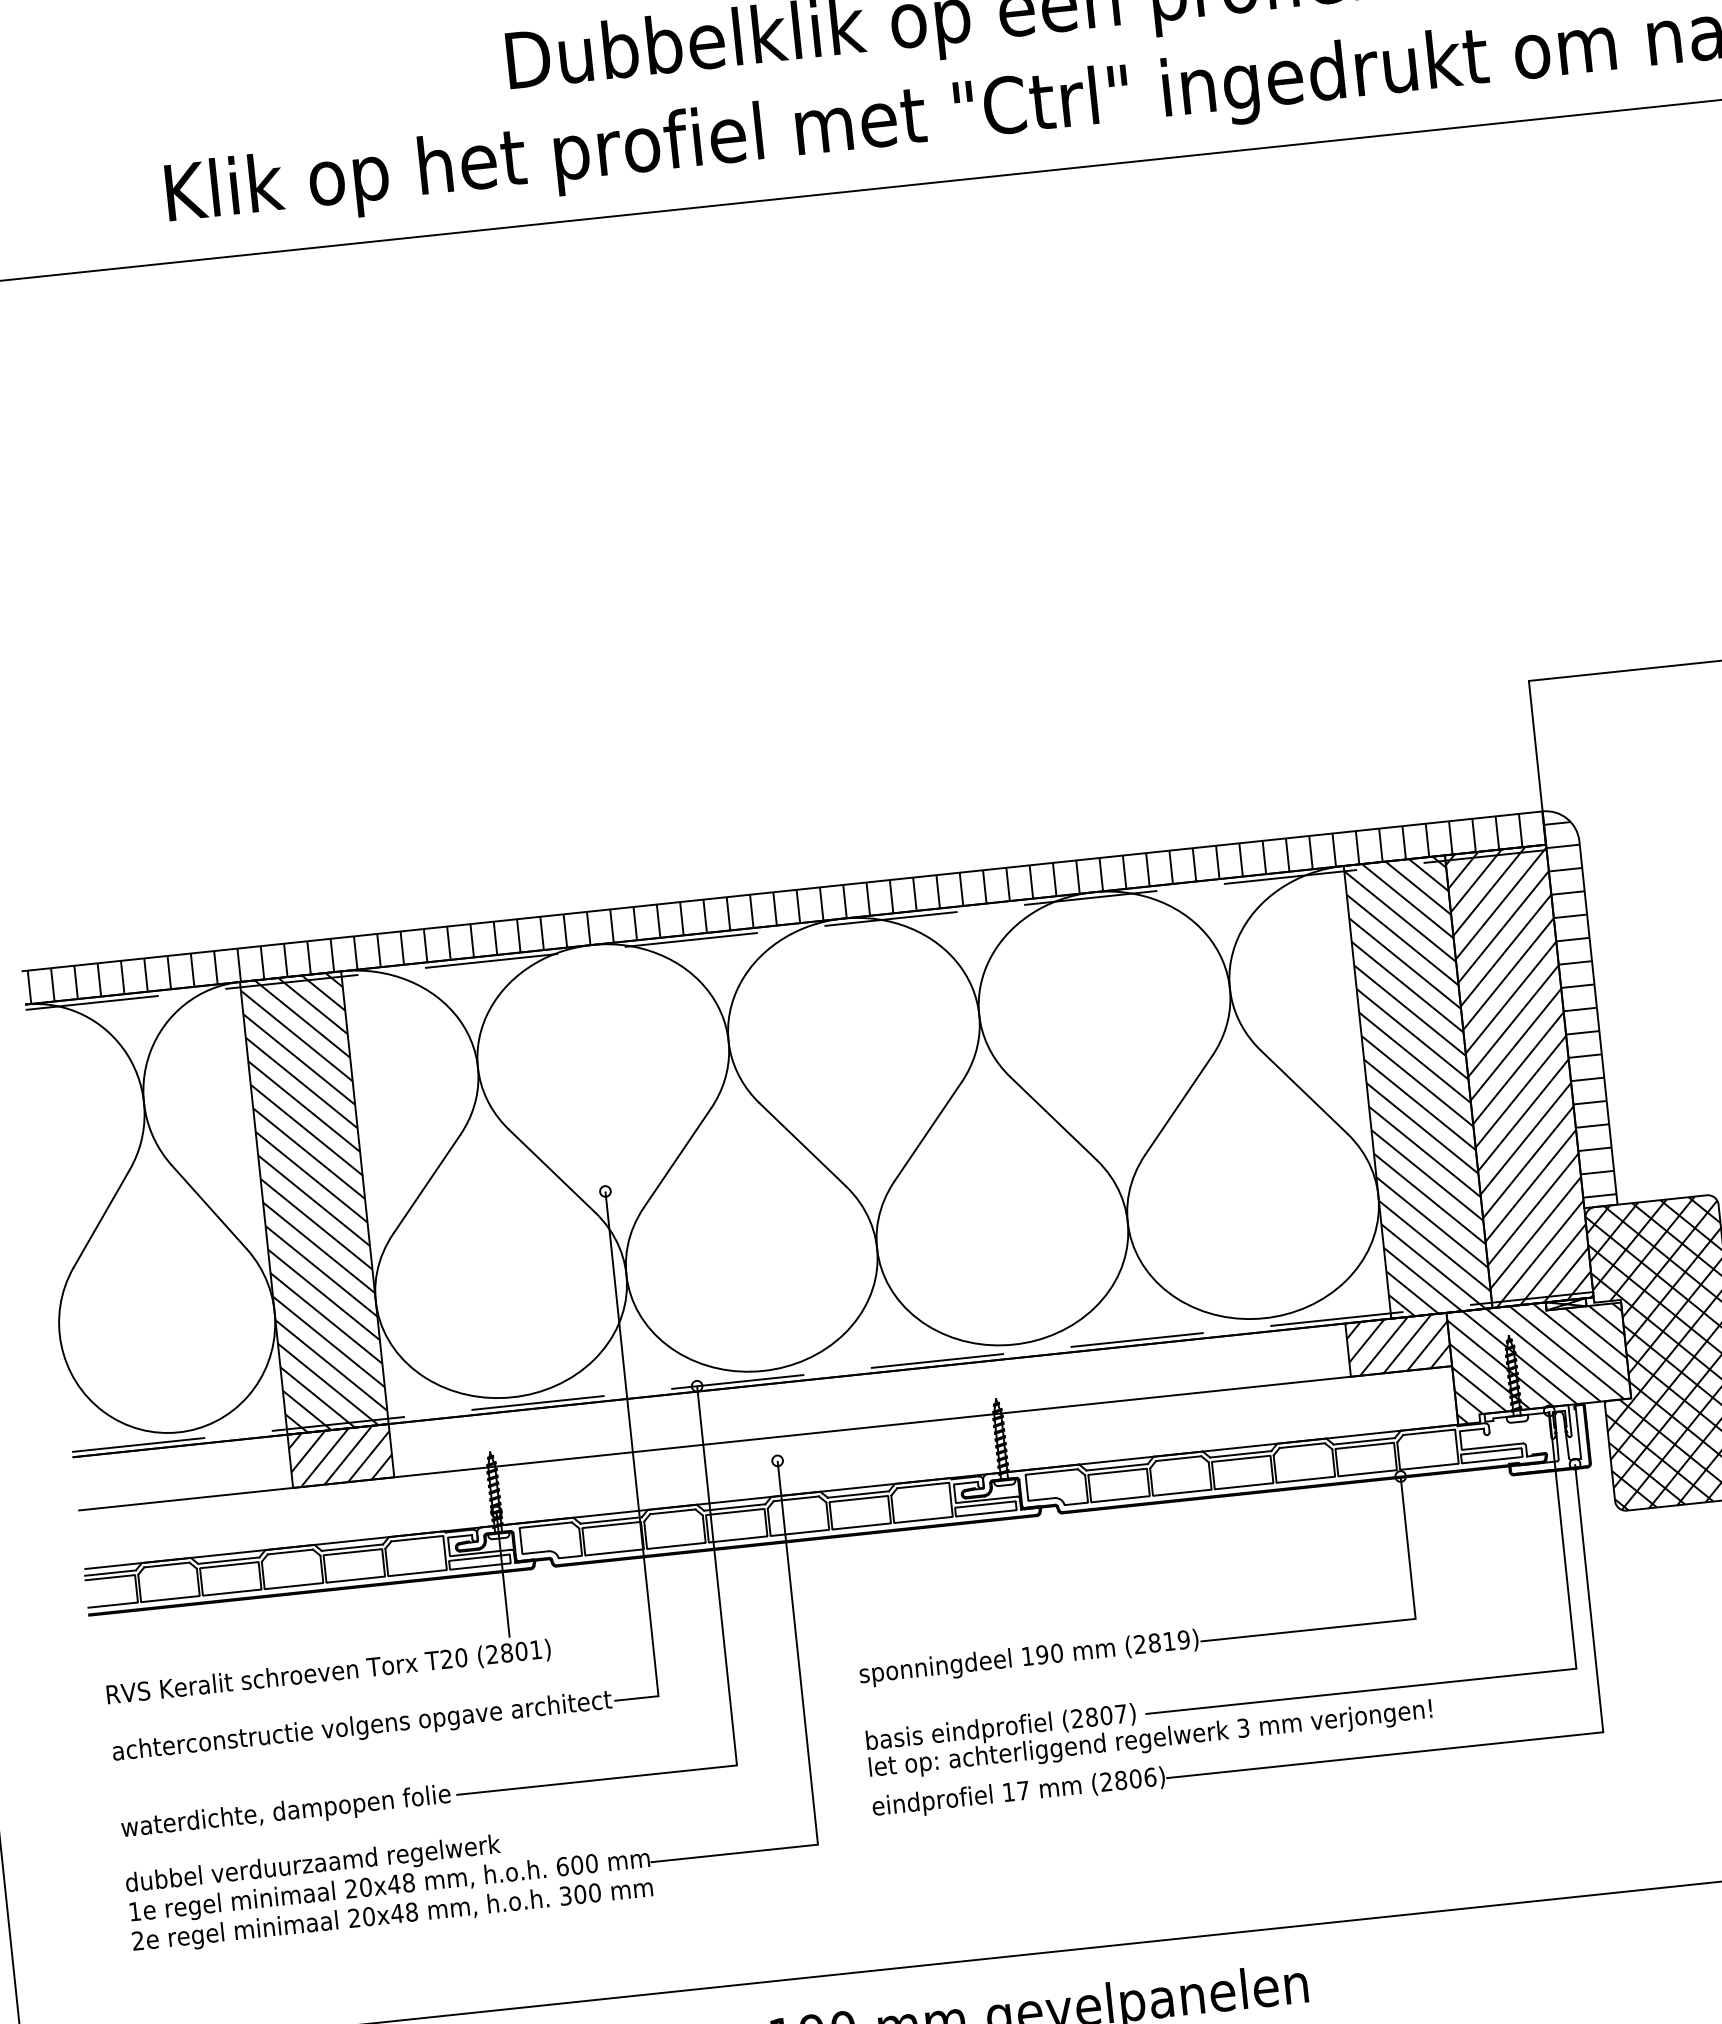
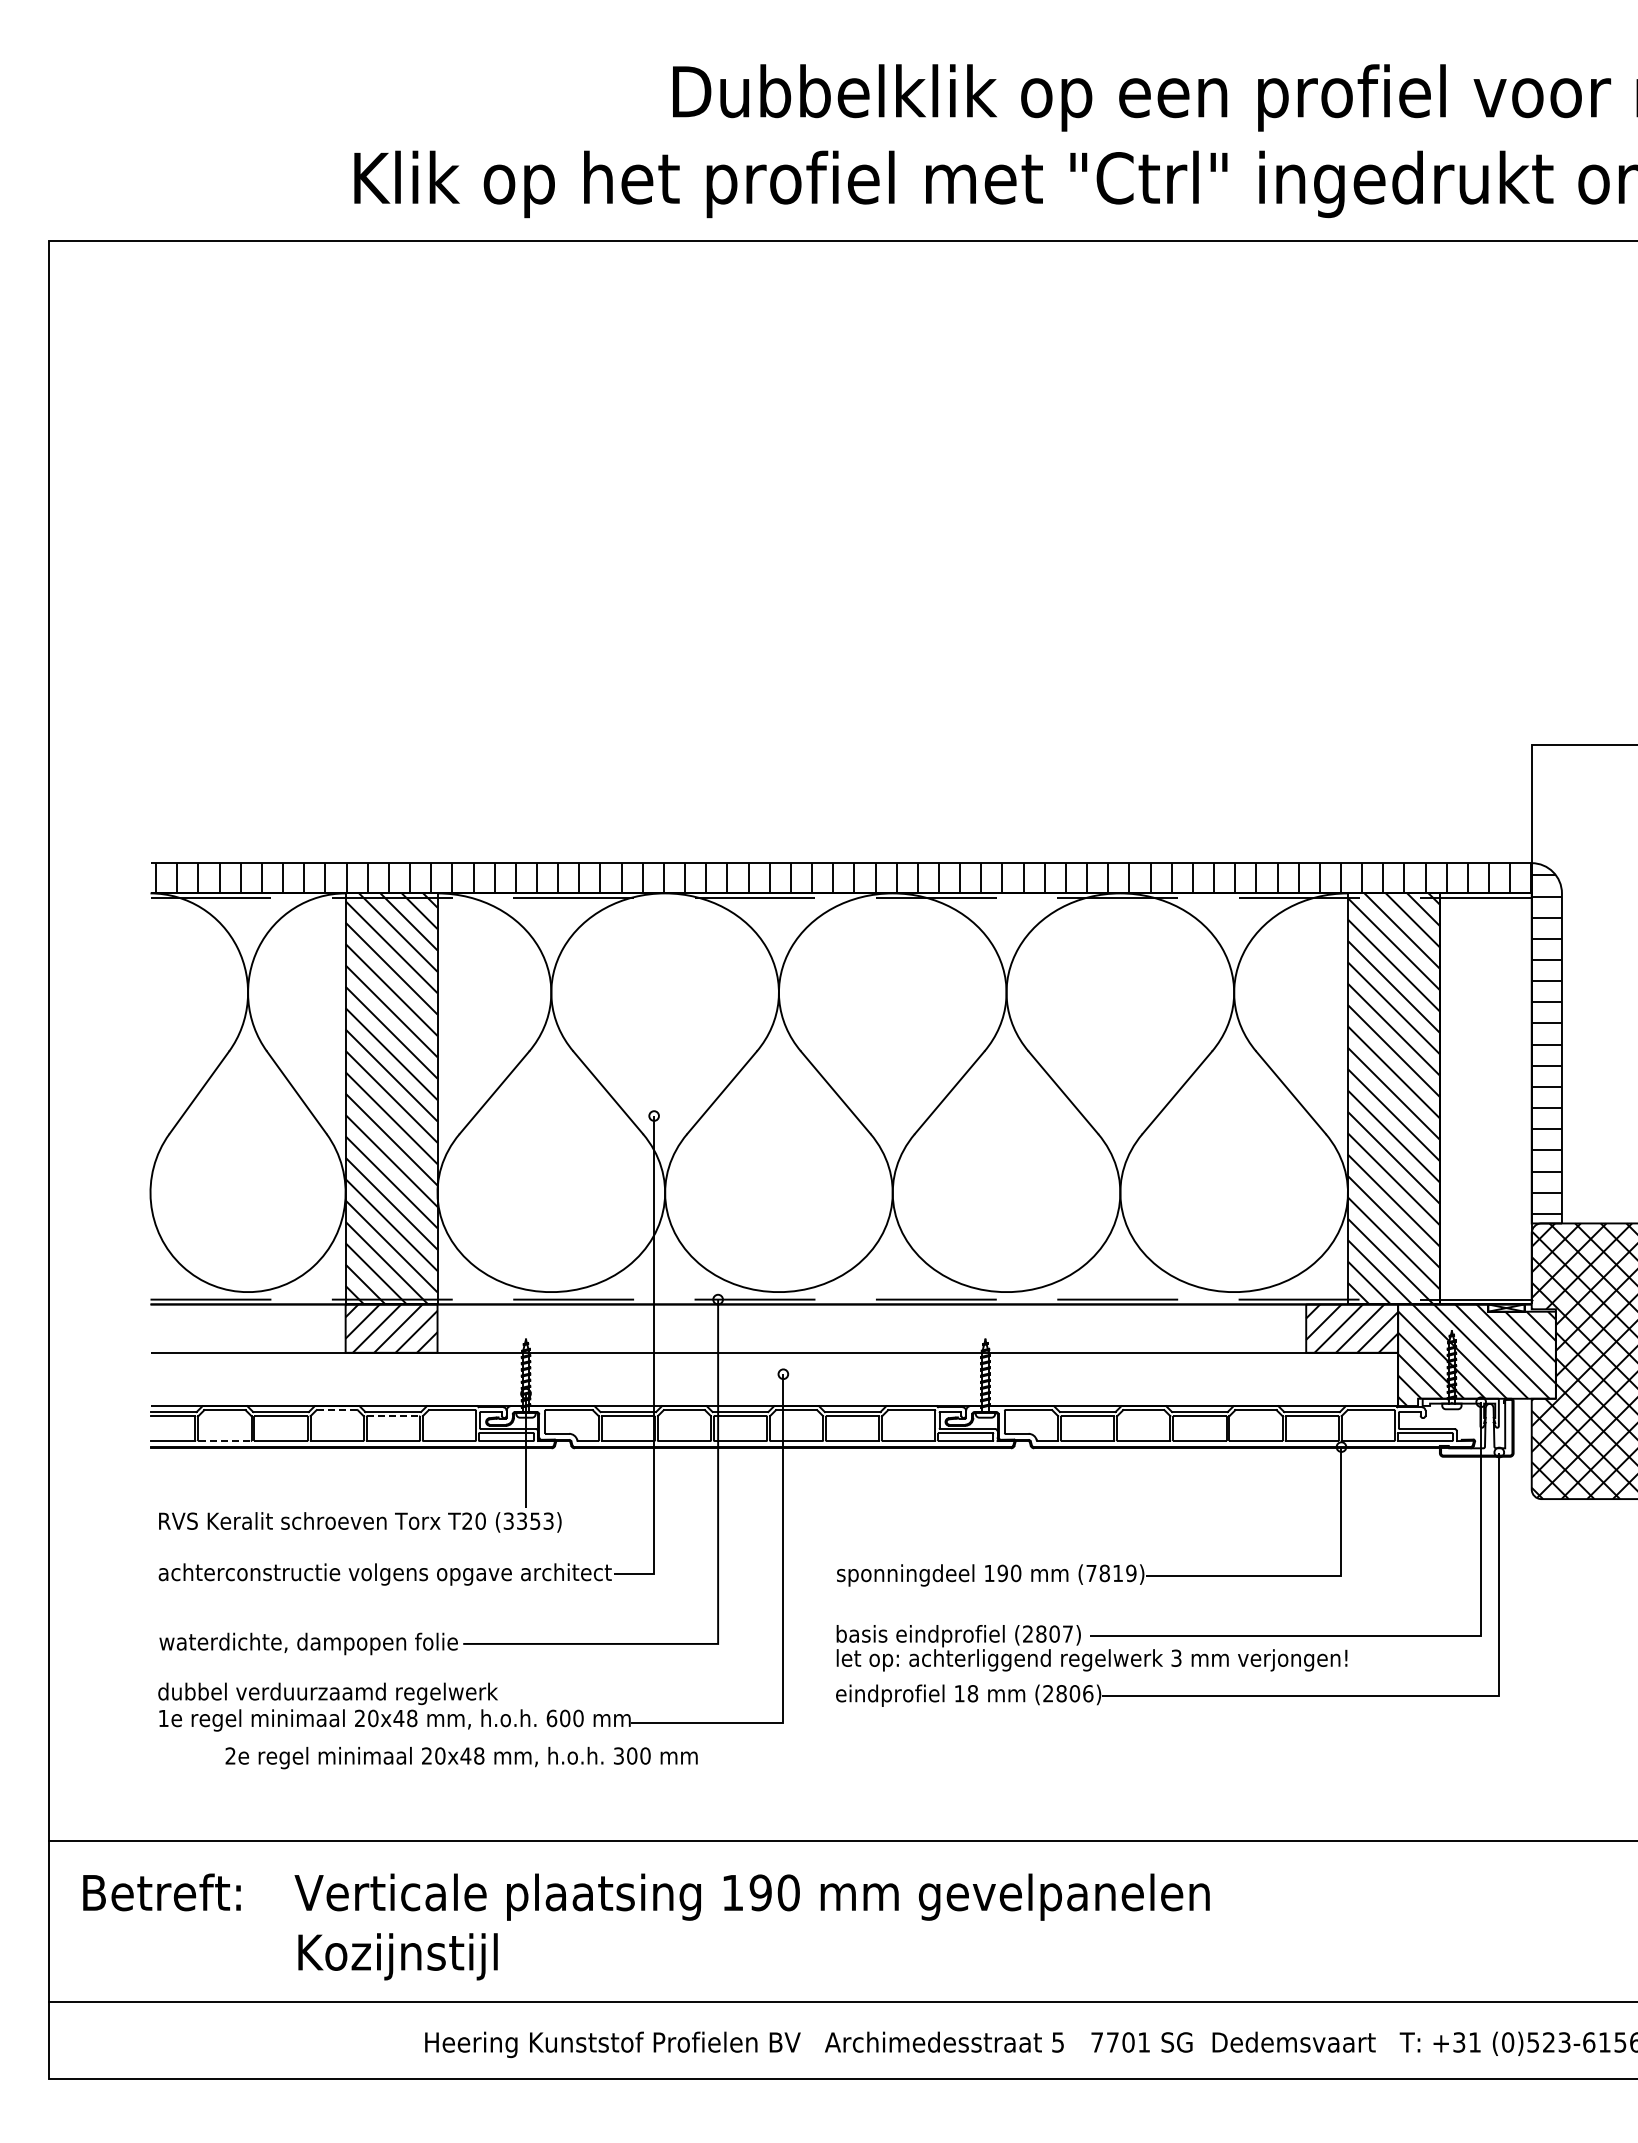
hatch: (1518, 1075) -> (1485, 1098), removed
line: (290, 1552) -> (337, 1410), solid -> dashed
line: (353, 1552) -> (393, 1416), solid -> dashed
line: (169, 1599) -> (224, 1441), solid -> dashed
text: (1139, 1643) -> (1091, 1572), (2819) -> (7819)
text: (513, 1651) -> (528, 1520), (2801) -> (3353)
text: (1022, 1790) -> (972, 1693), 17 -> 18
text: (392, 1915) -> (461, 1757), moved

